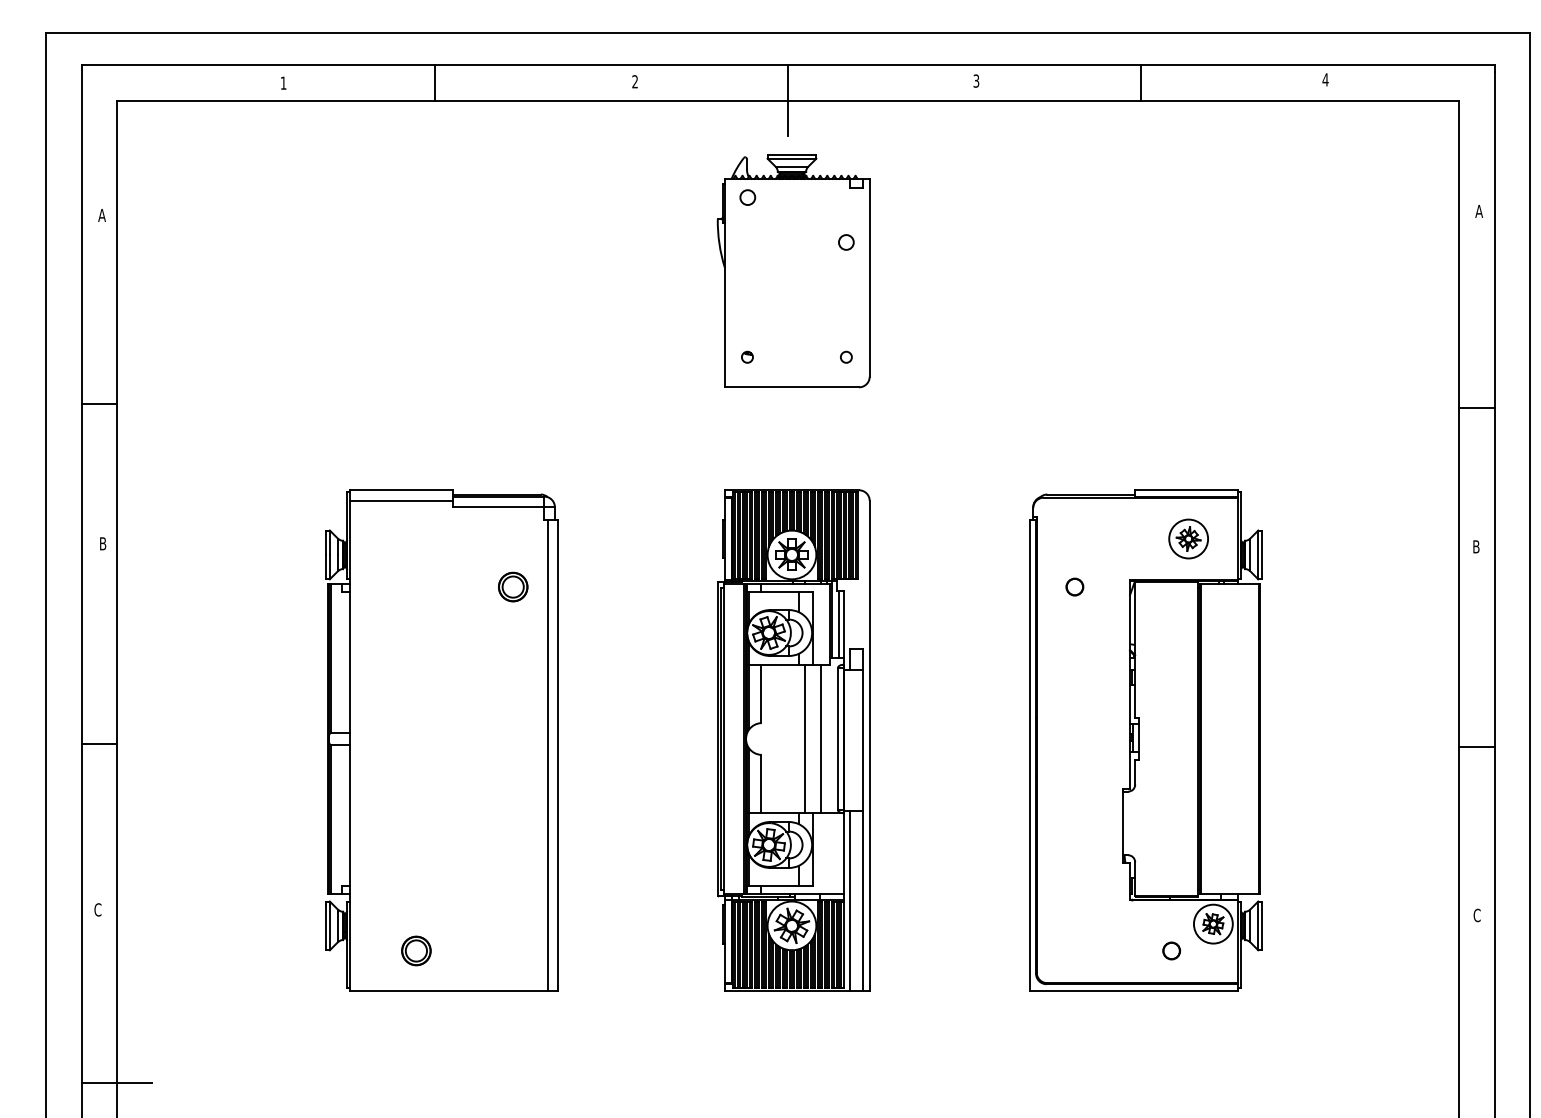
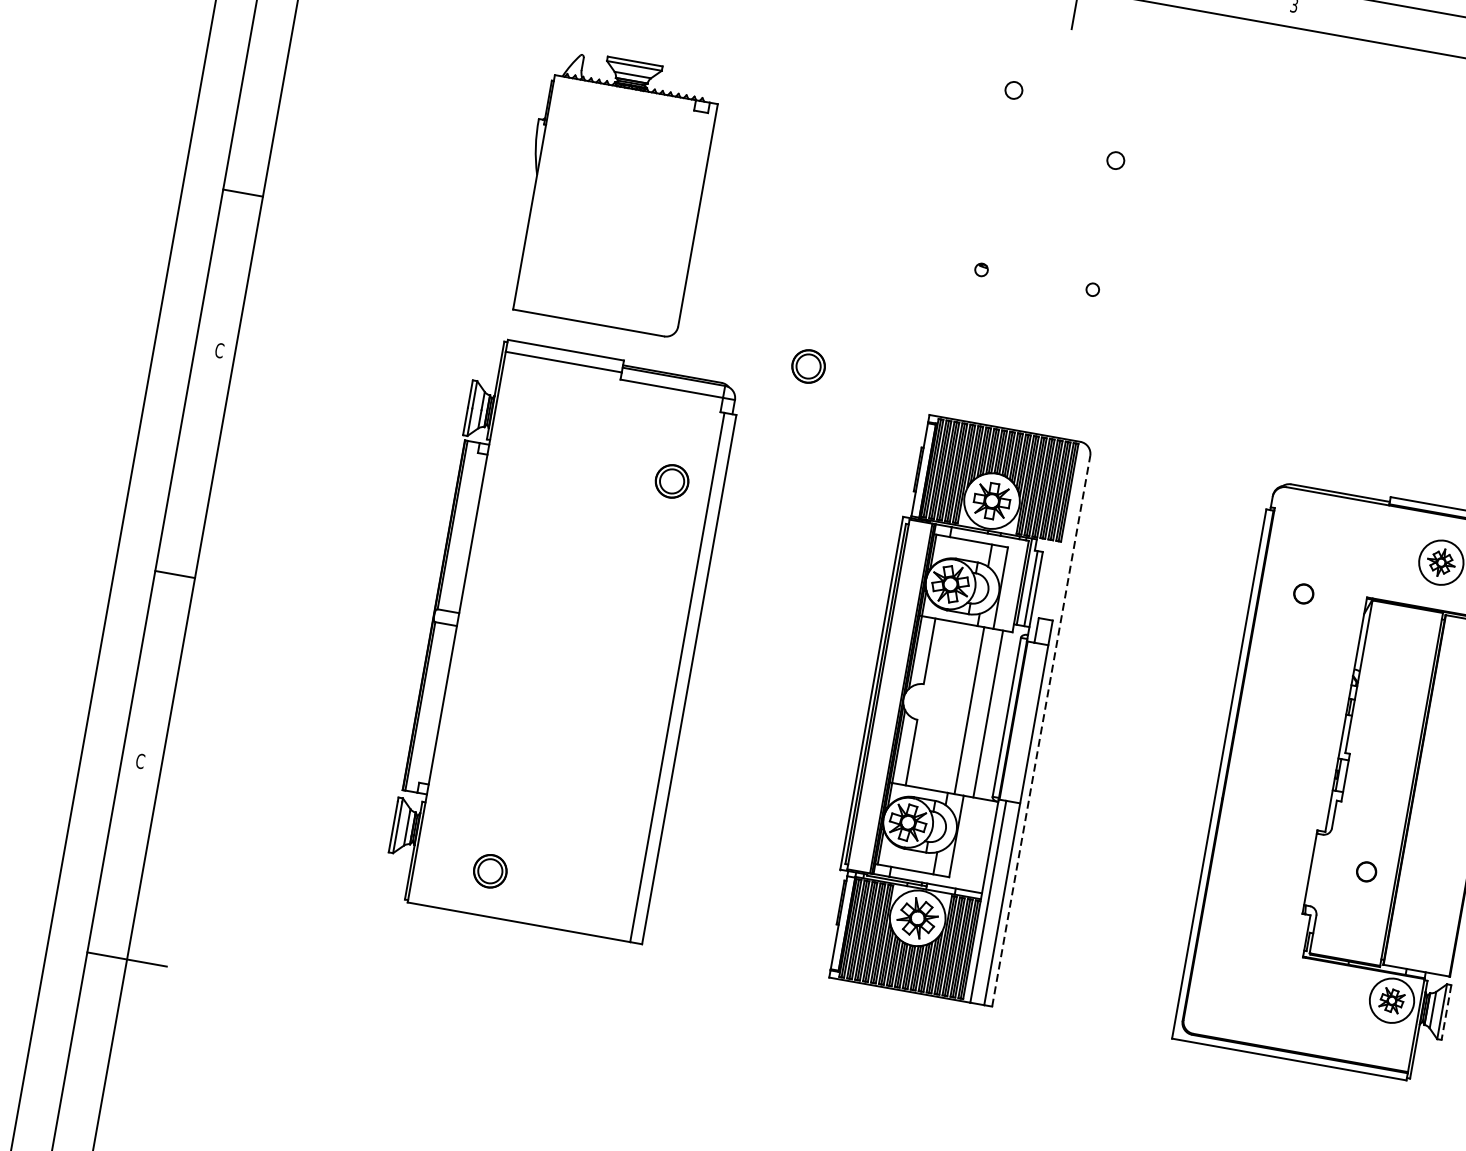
part: (793, 271) -> (613, 193), moved
part: (613, 466) -> (809, 365), added
text: (102, 543) -> (218, 350), B -> C
line: (869, 745) -> (1041, 730), solid -> dashed
line: (1262, 926) -> (1446, 1013), solid -> dashed
part: (1171, 950) -> (1366, 871), moved

